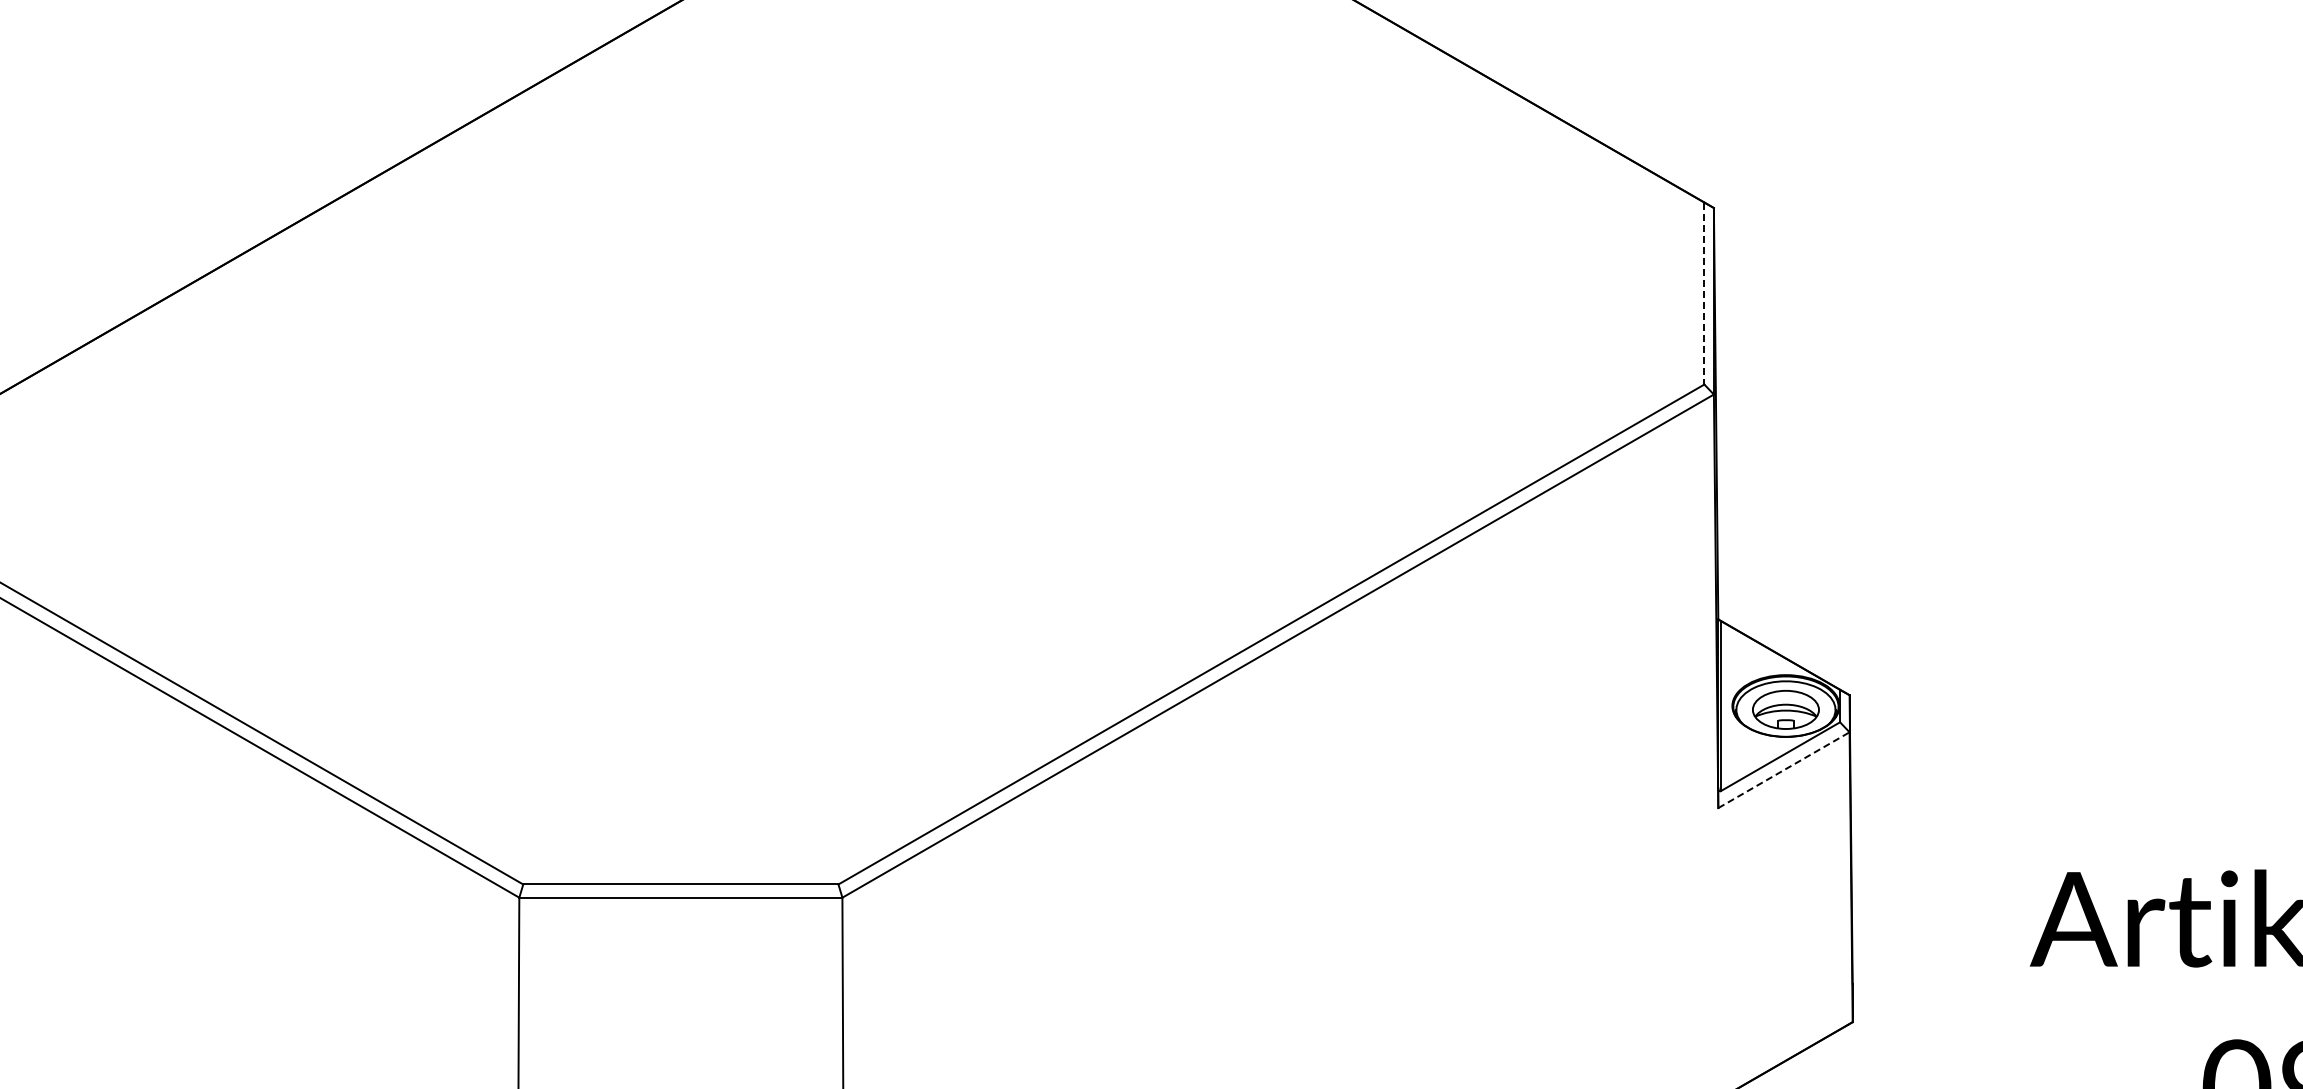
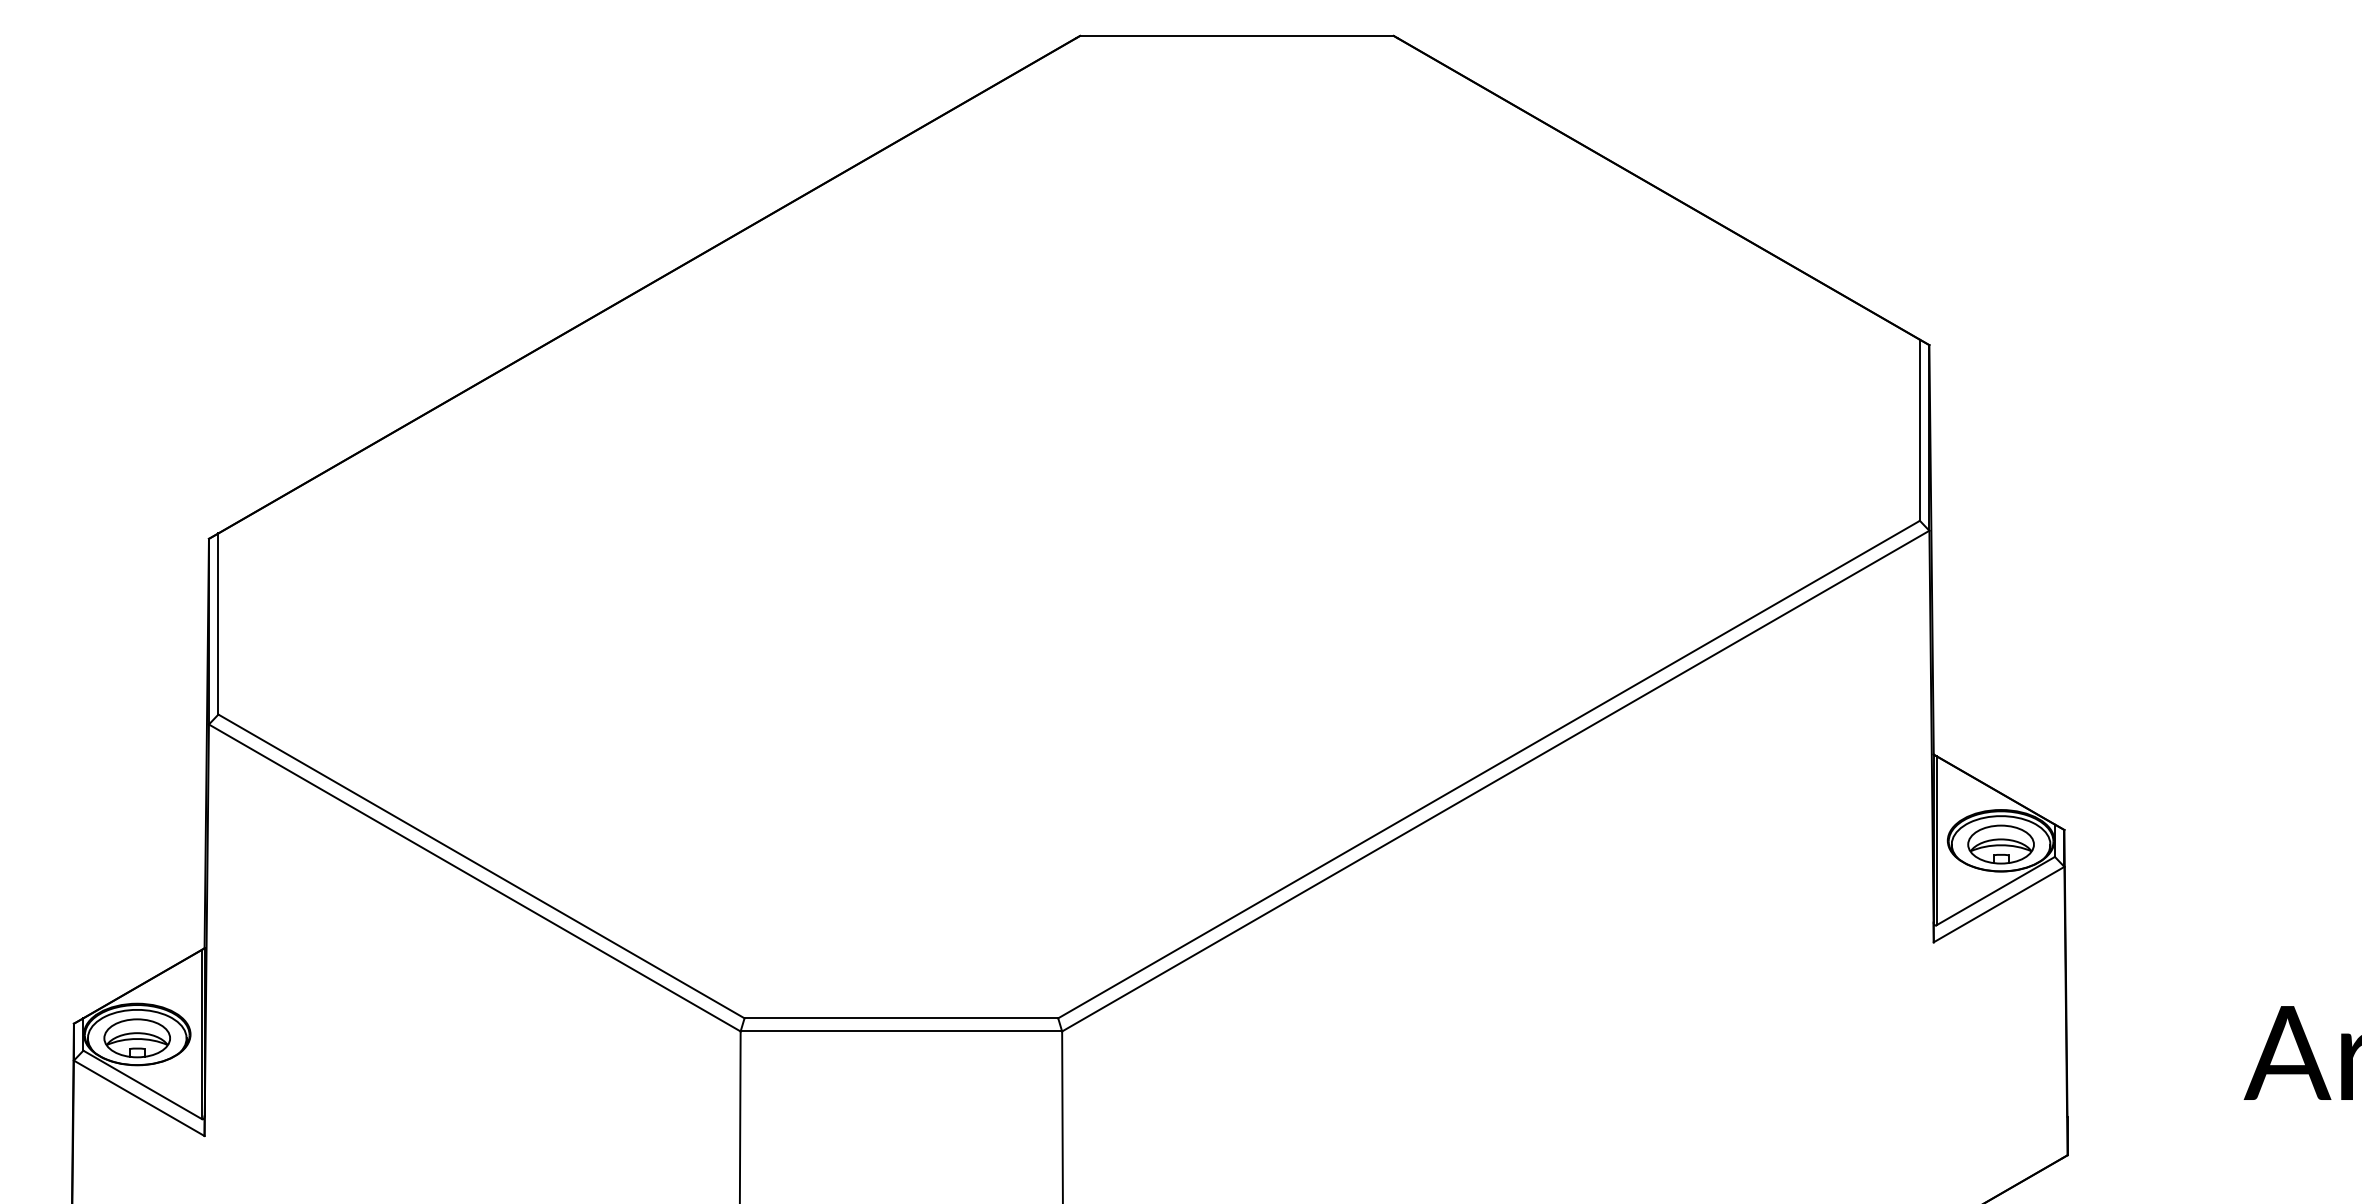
line: (1703, 293) -> (1919, 430), dashed -> solid
line: (1784, 770) -> (1999, 904), dashed -> solid

